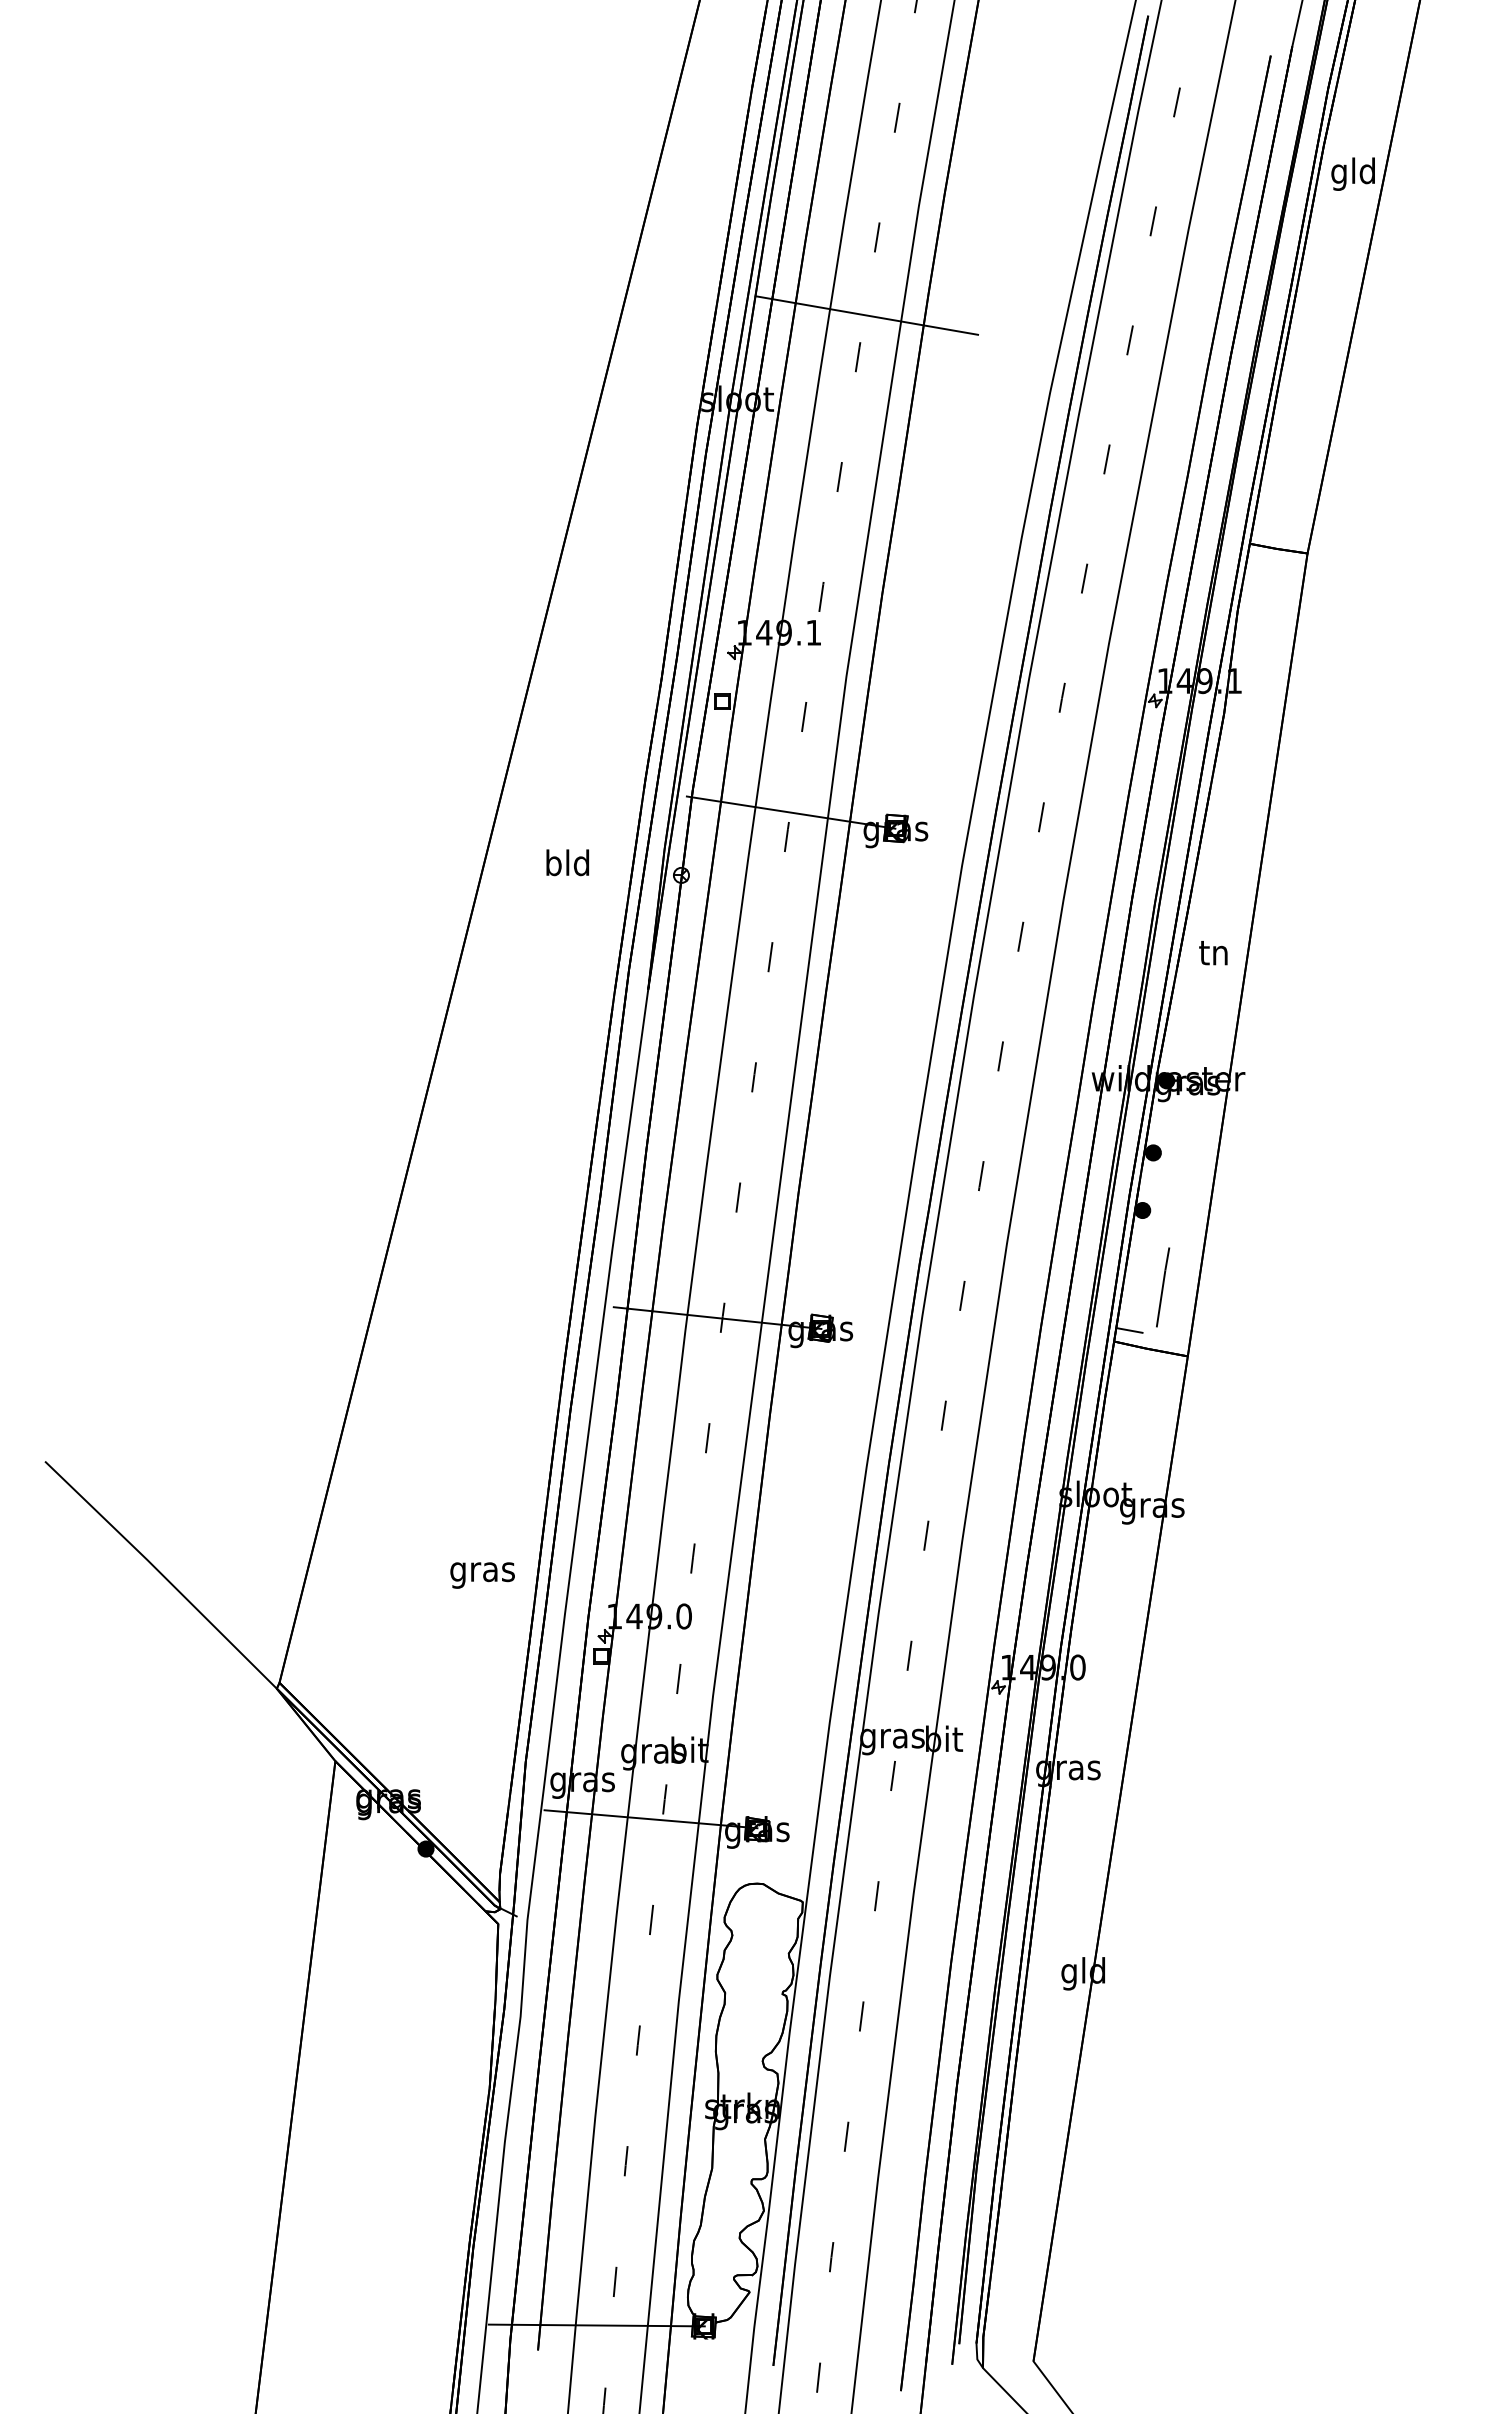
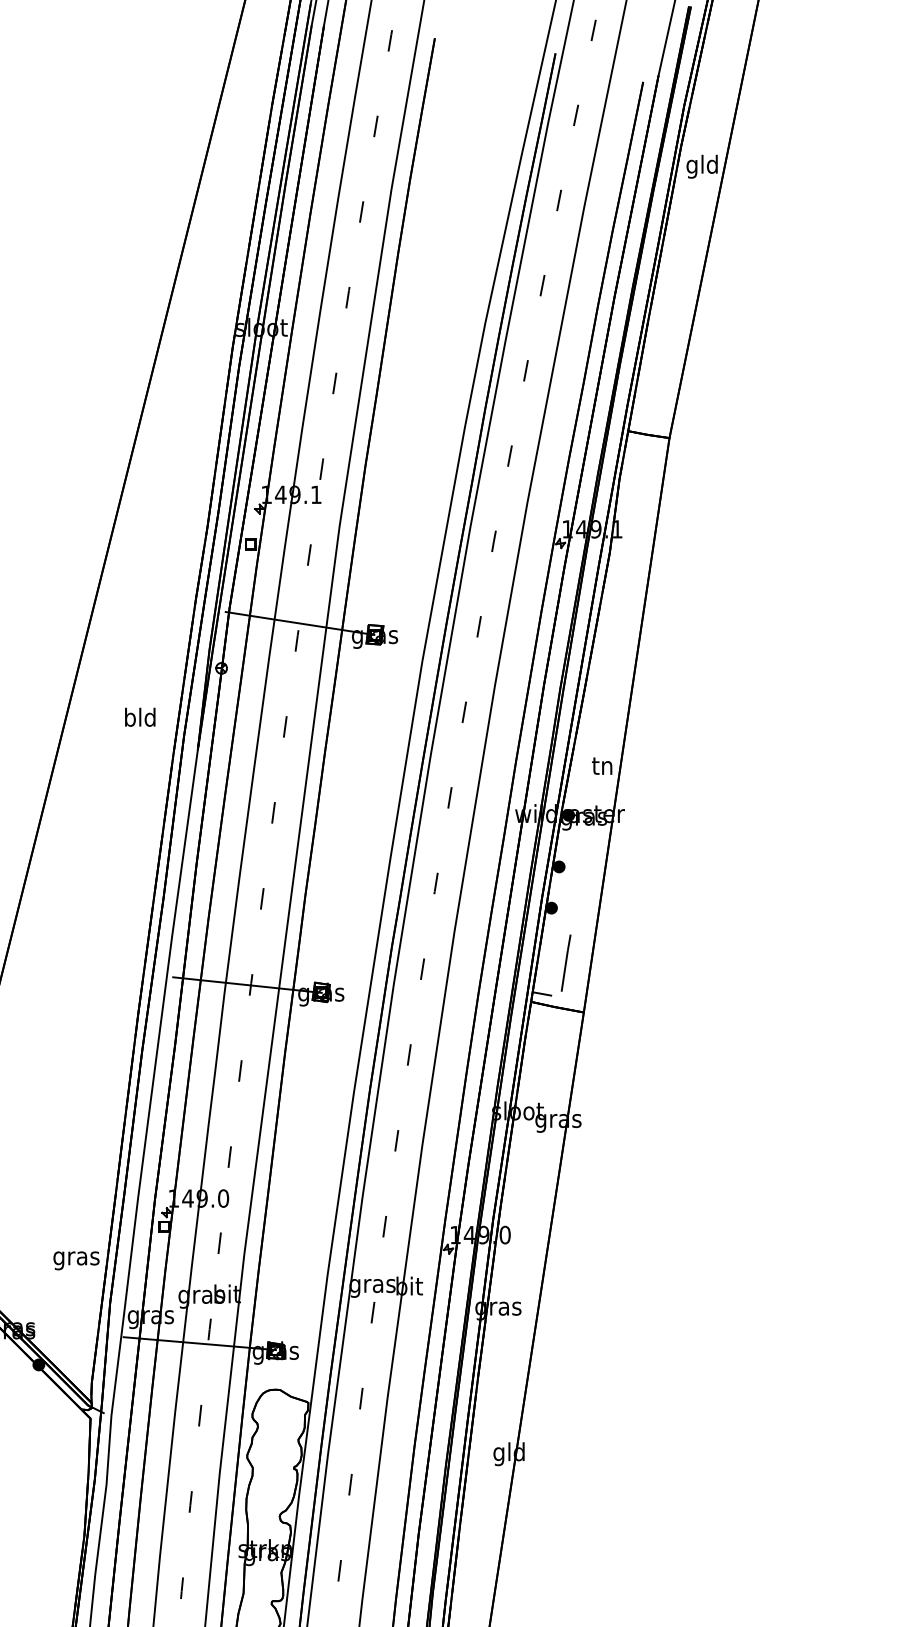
line: (866, 315) -> (353, 267), removed
text: (567, 862) -> (140, 717), moved
text: (1213, 953) -> (602, 766), moved
text: (482, 1575) -> (76, 1260), moved

